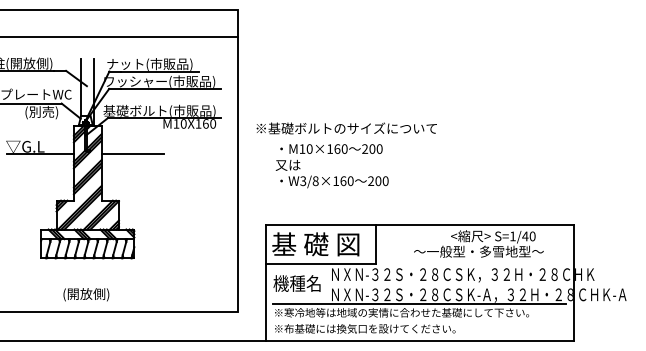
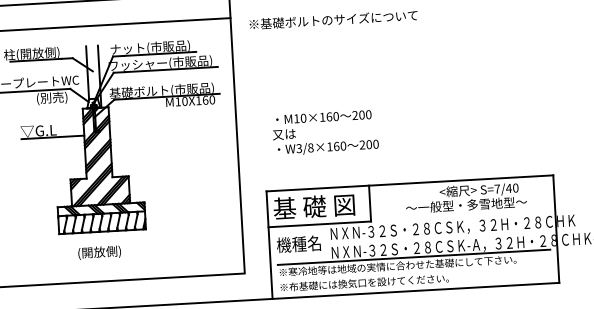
text: (346, 128) -> (333, 19), moved
line: (132, 154) -> (138, 132), removed
text: (512, 236) -> (496, 189), S=1/40 -> S=7/40
text: (86, 294) -> (99, 252), moved

